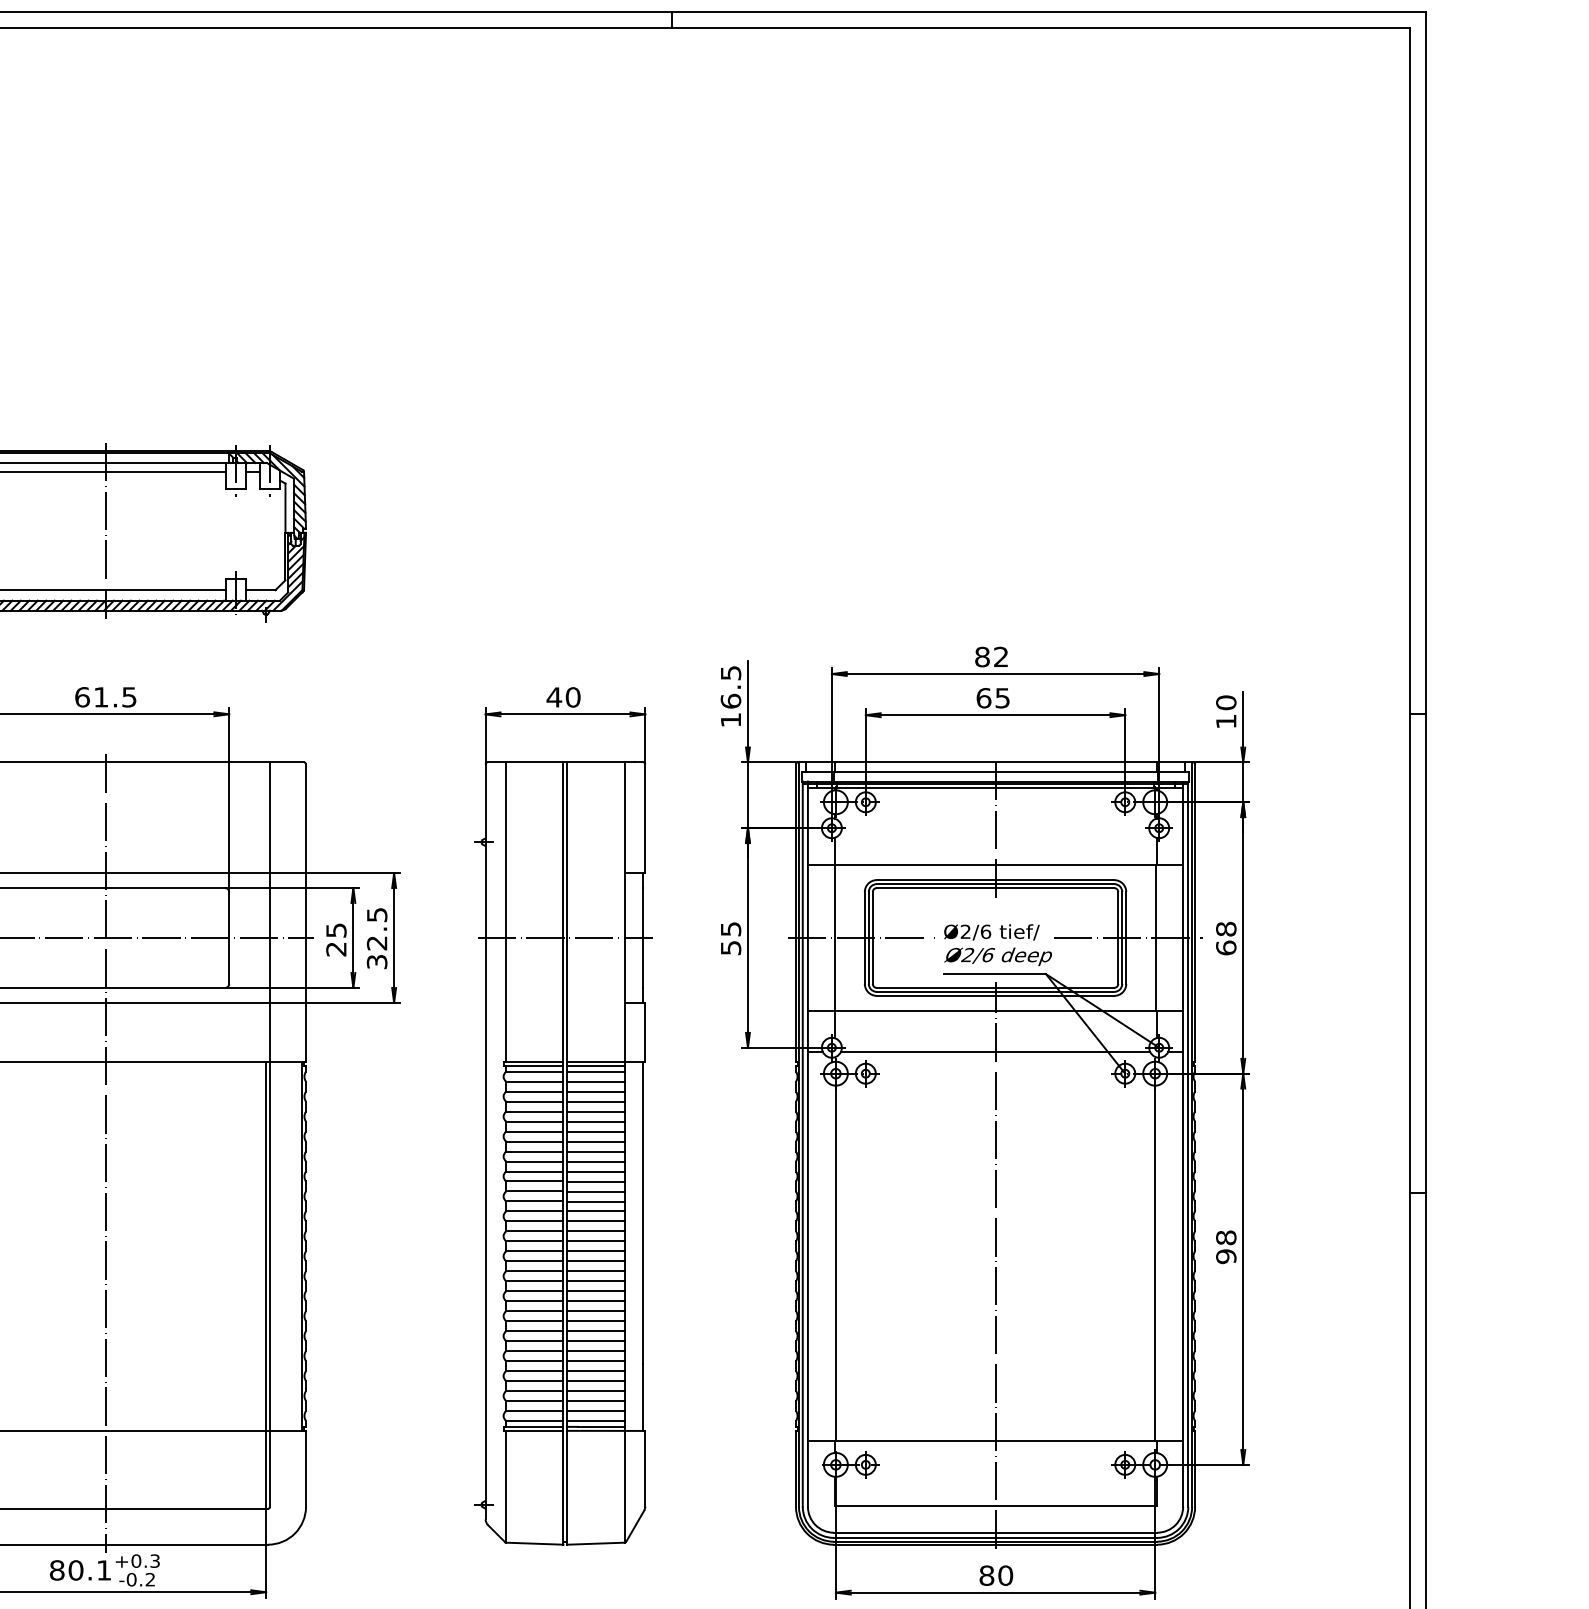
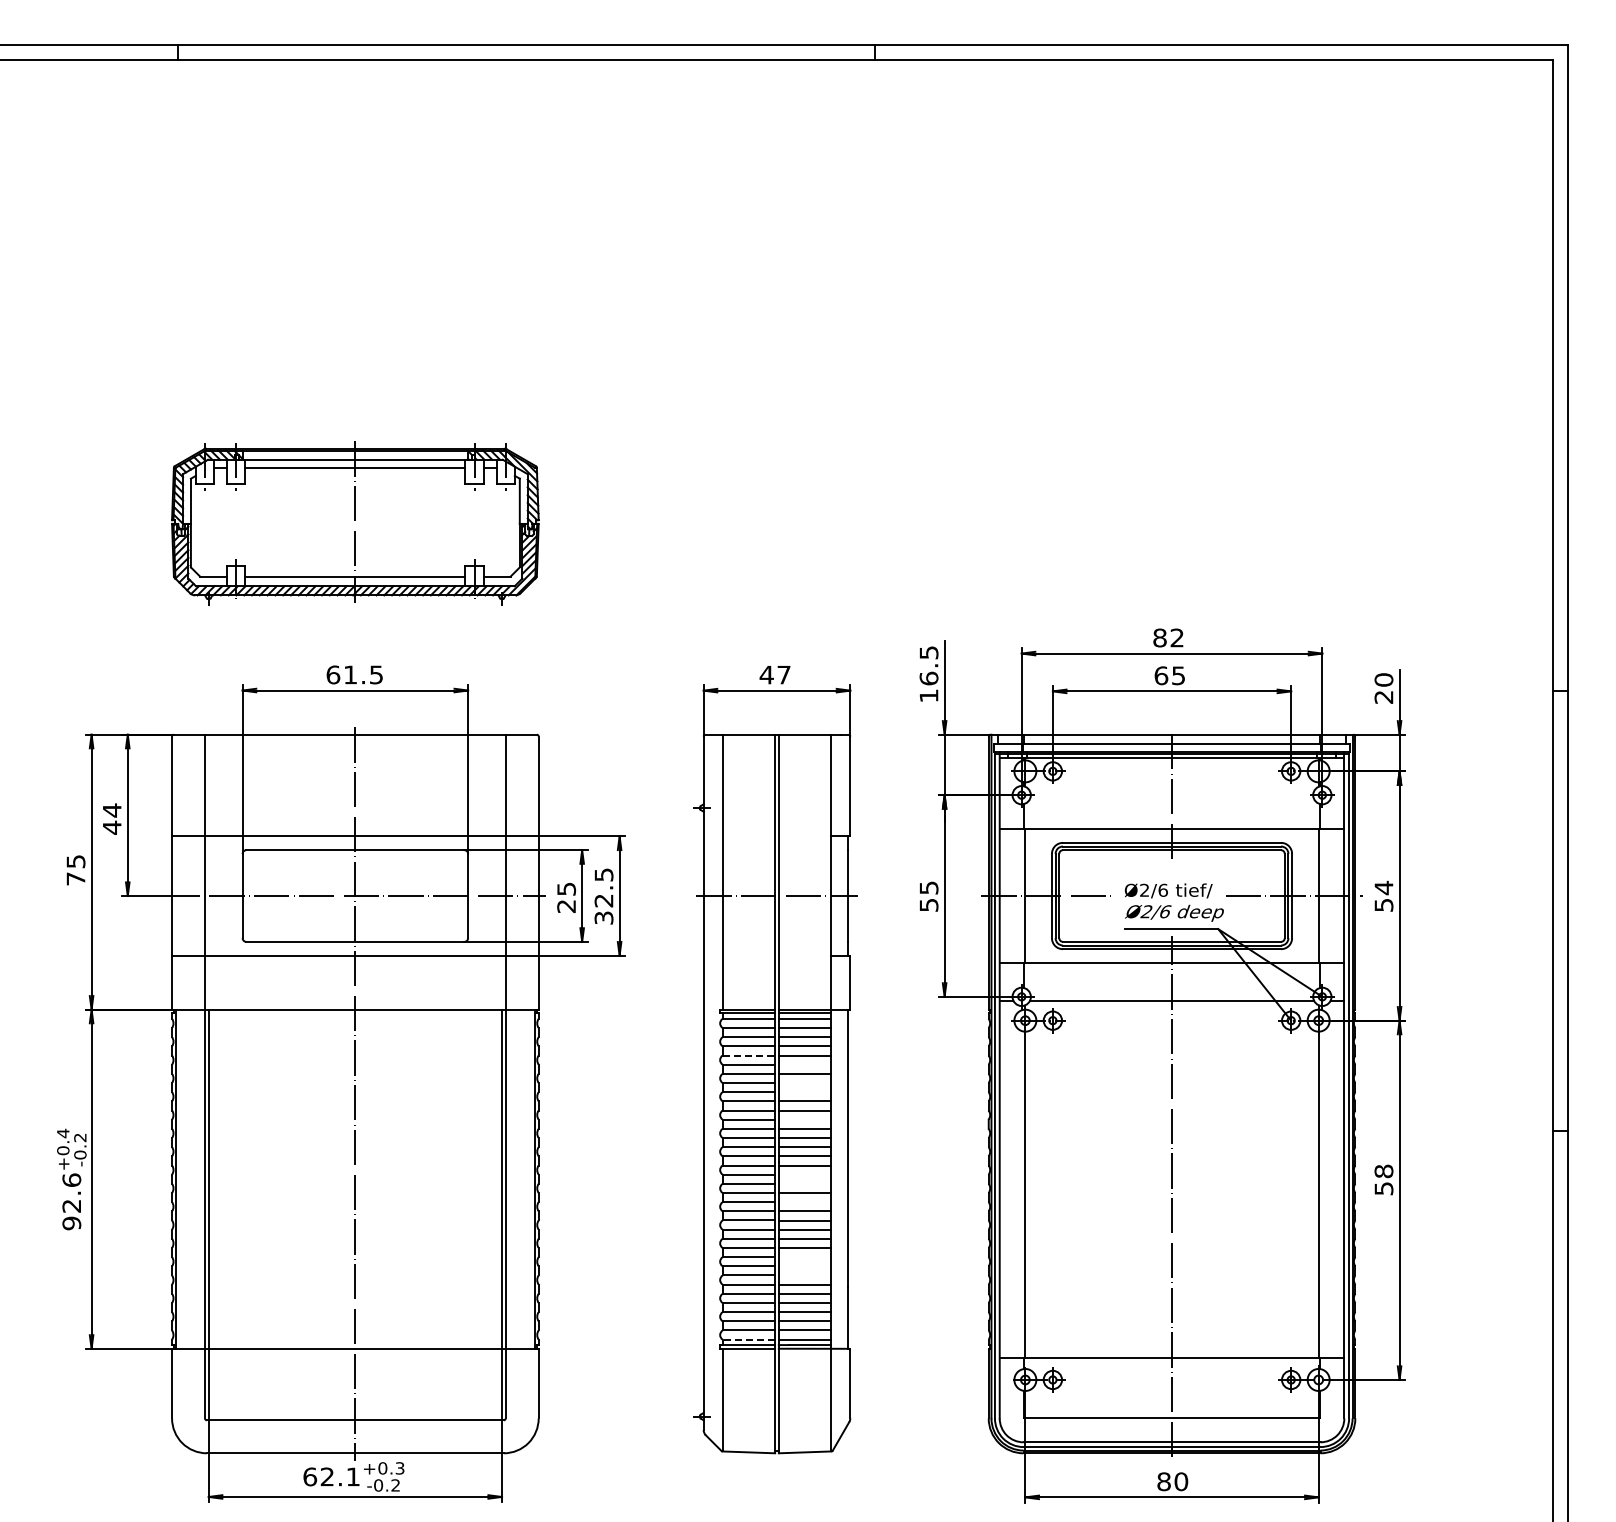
text: (572, 696) -> (783, 674), 40 -> 47
text: (1225, 721) -> (1383, 697), 10 -> 20
text: (1225, 937) -> (1383, 895), 68 -> 54
line: (535, 1111) -> (749, 1055), solid -> dashed
line: (595, 1121) -> (804, 1064), removed
line: (595, 1142) -> (804, 1083), removed
line: (595, 1151) -> (804, 1092), removed
line: (595, 1181) -> (804, 1119), removed
line: (595, 1241) -> (804, 1174), removed
line: (595, 1250) -> (804, 1183), removed
text: (1225, 1256) -> (1383, 1188), 98 -> 58
line: (595, 1271) -> (804, 1202), removed
line: (595, 1331) -> (804, 1257), removed
line: (595, 1341) -> (804, 1266), removed
line: (595, 1351) -> (804, 1275), removed
line: (534, 1420) -> (748, 1339), solid -> dashed
text: (66, 1569) -> (318, 1476), 80.1 -> 62.1

